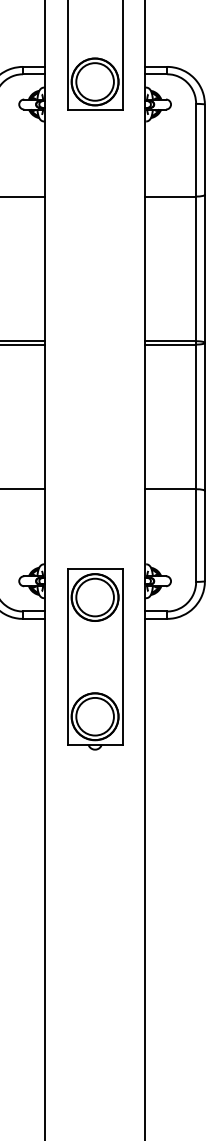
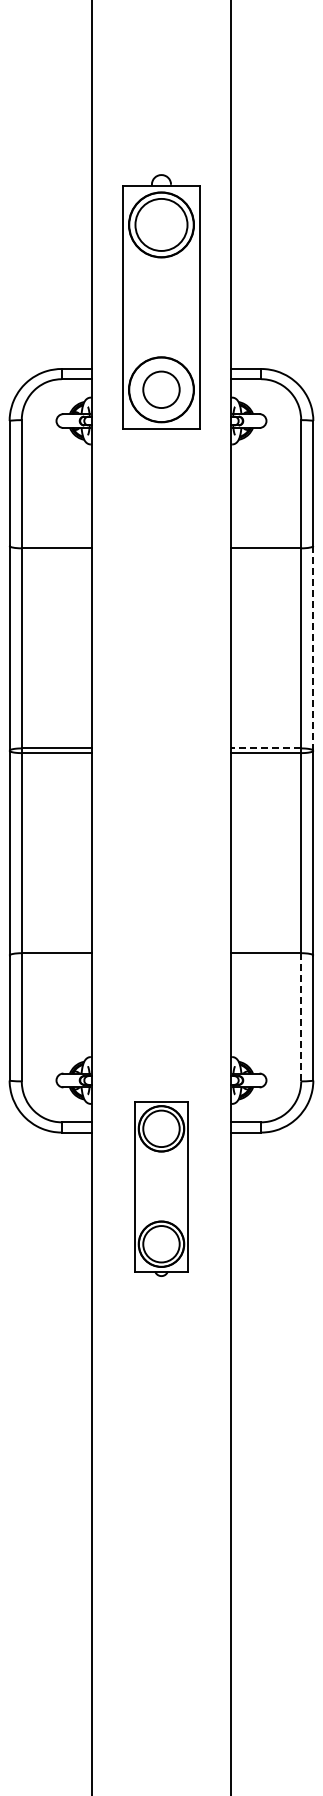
circle: (95, 81) -> (161, 389), size x0.7
line: (205, 268) -> (313, 647), solid -> dashed
line: (170, 341) -> (265, 748), solid -> dashed
line: (196, 534) -> (301, 1016), solid -> dashed
part: (95, 659) -> (161, 1188), size x0.7

